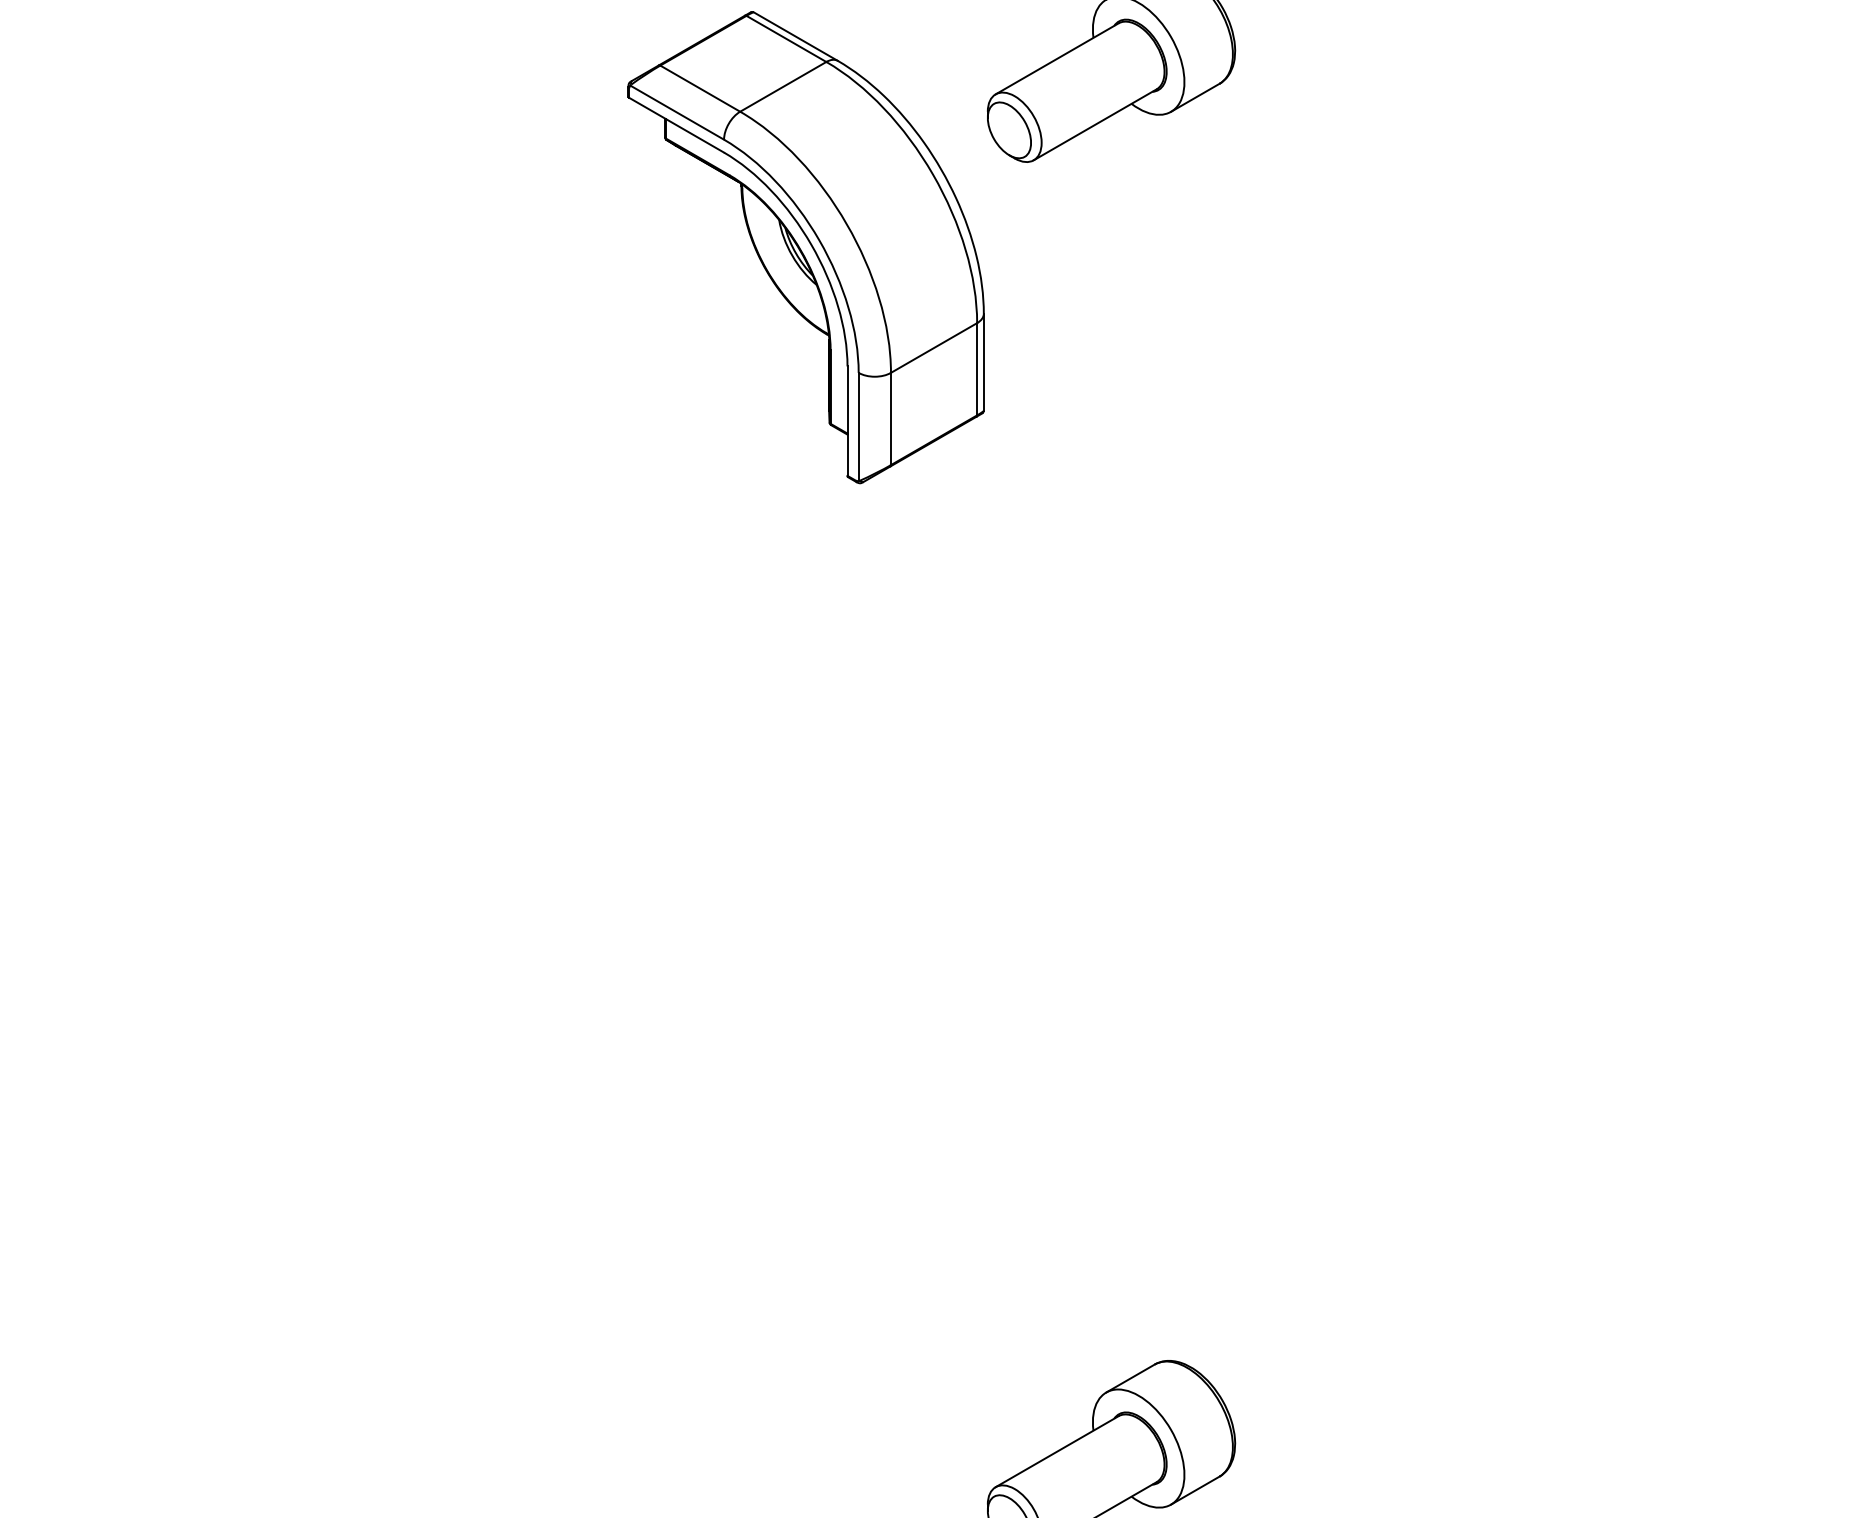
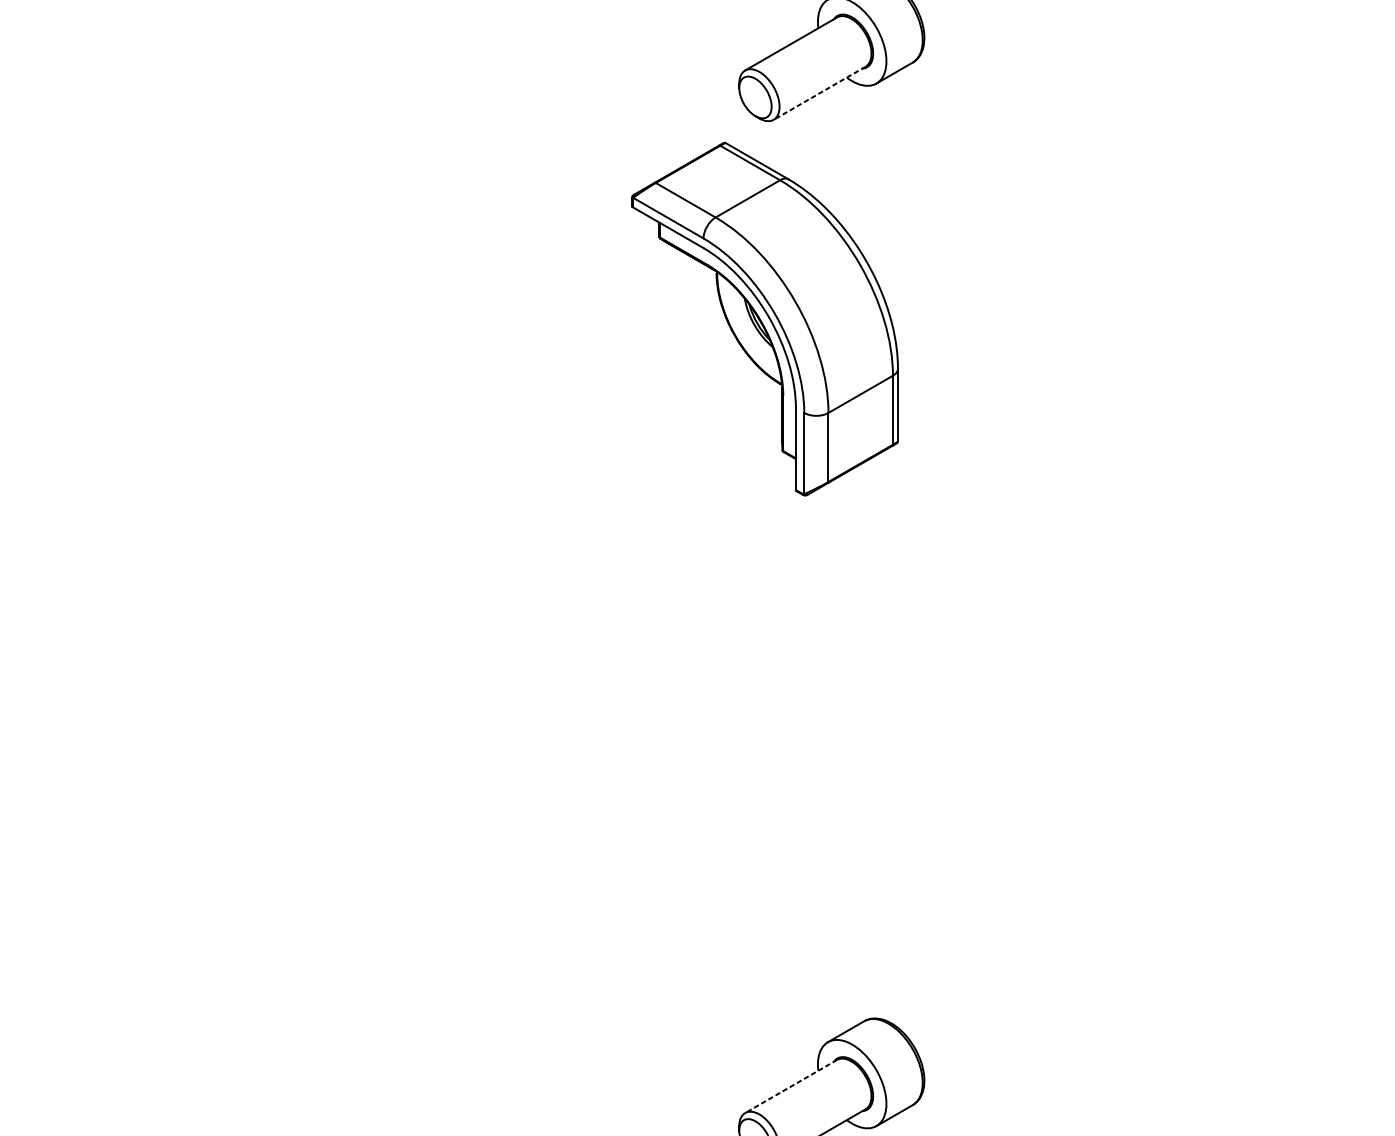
line: (1095, 124) -> (819, 93), solid -> dashed
part: (805, 247) -> (764, 319), moved
line: (1057, 1451) -> (791, 1086), solid -> dashed

